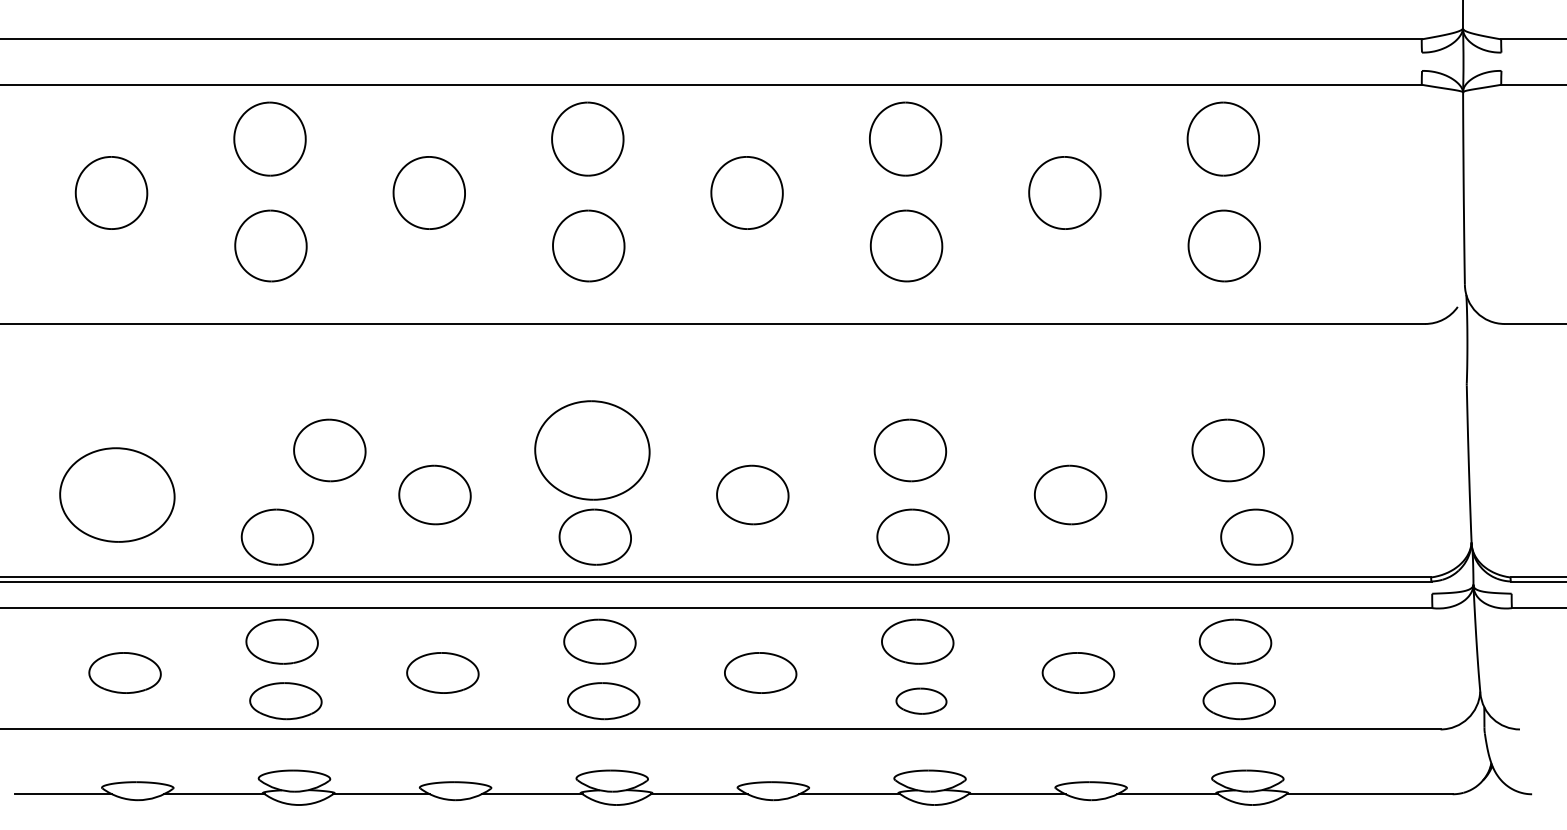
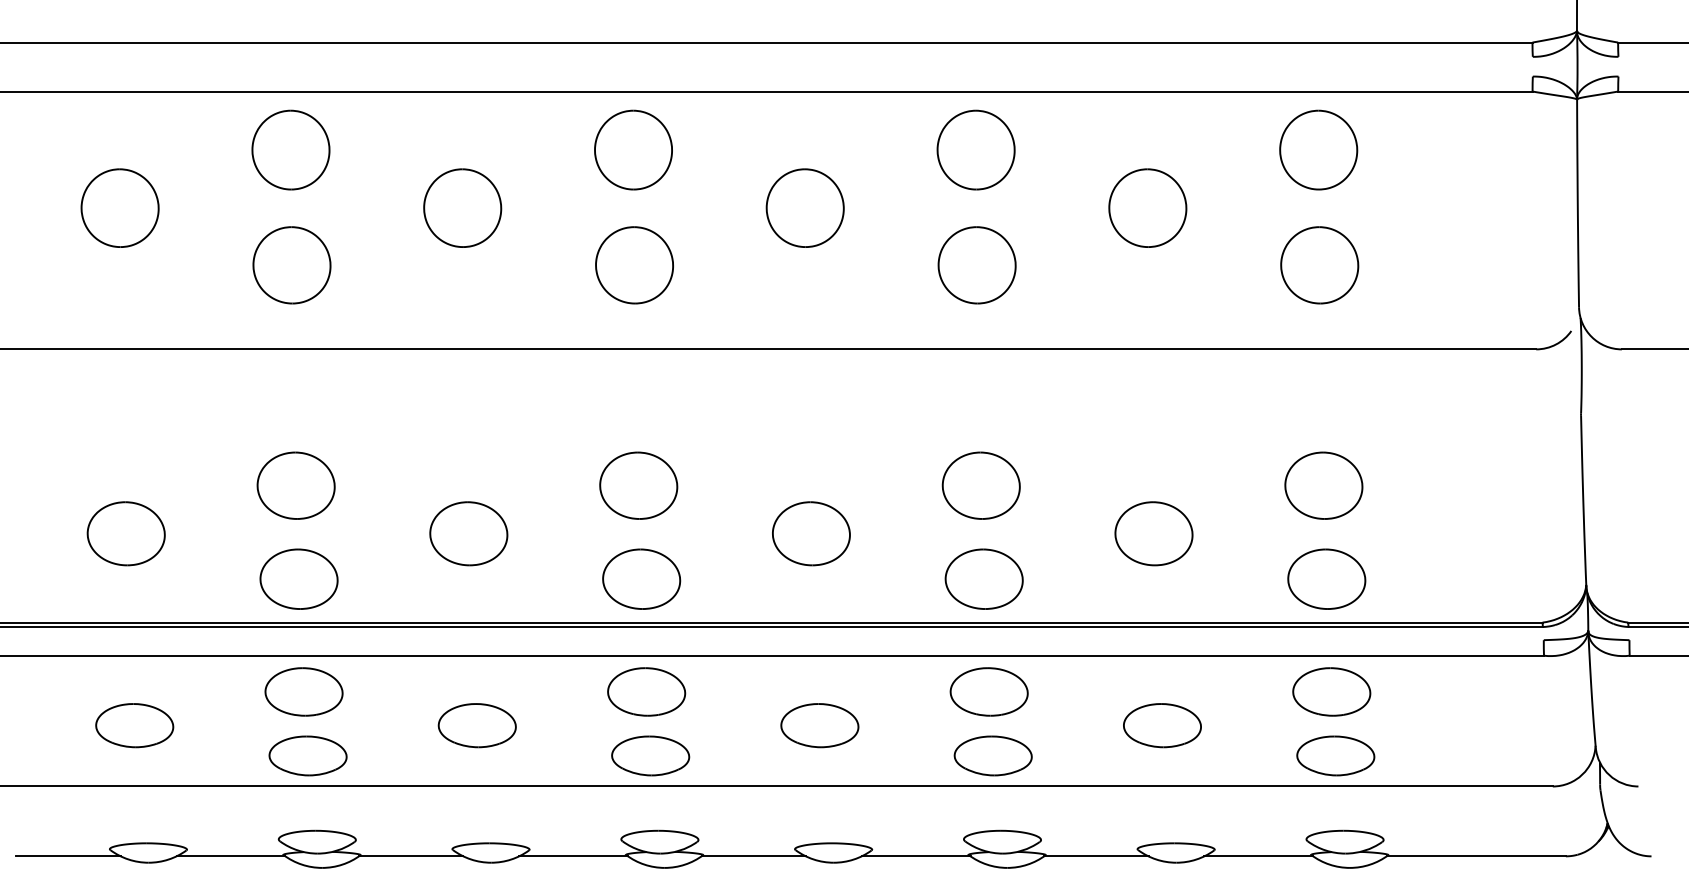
part: (329, 450) -> (295, 485), moved
part: (592, 450) -> (638, 485), size x0.62
part: (116, 494) -> (125, 533), size x0.62
part: (1256, 536) -> (1326, 578), moved
part: (921, 701) -> (993, 756), size x1.43

